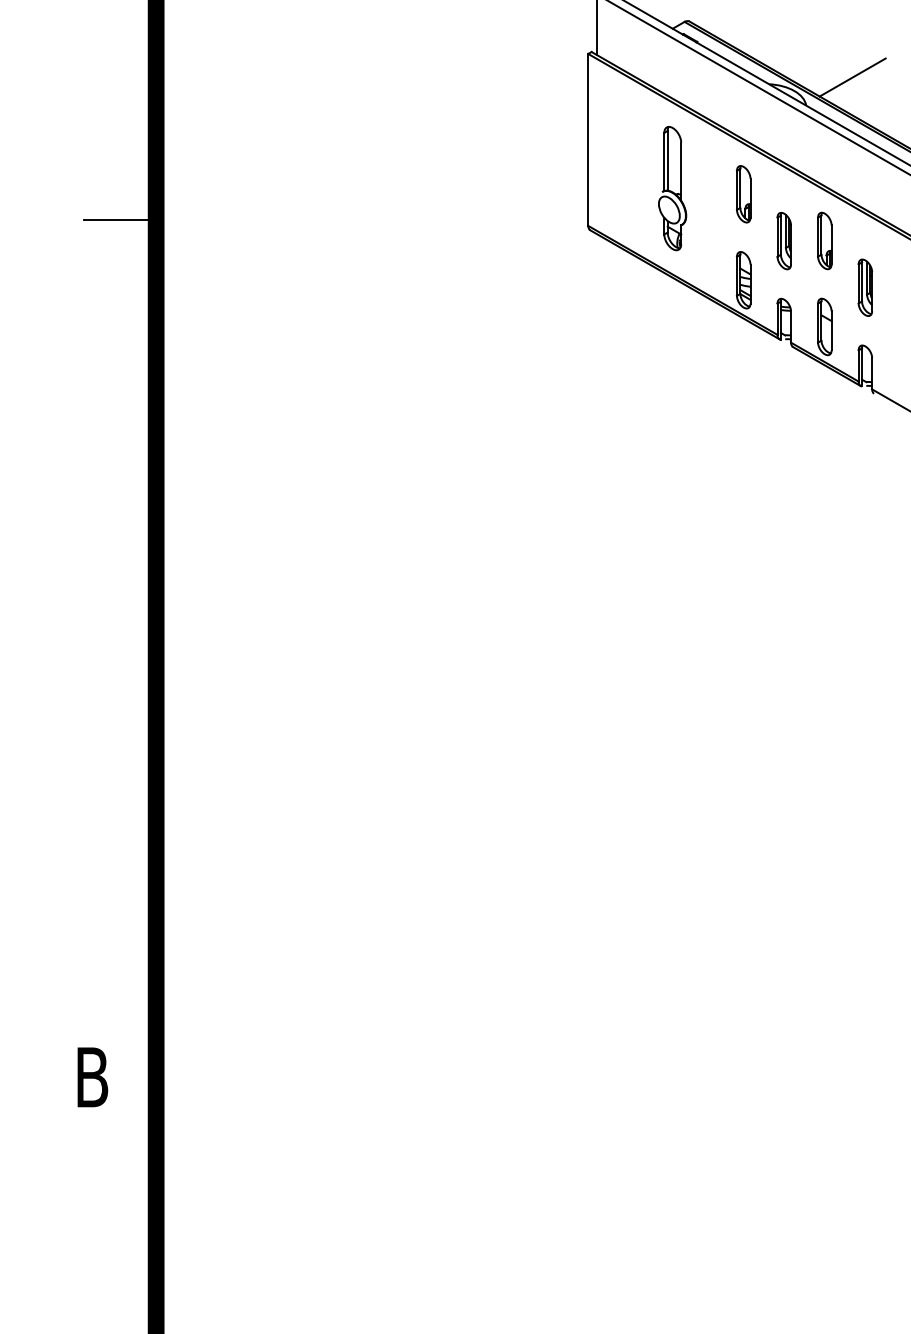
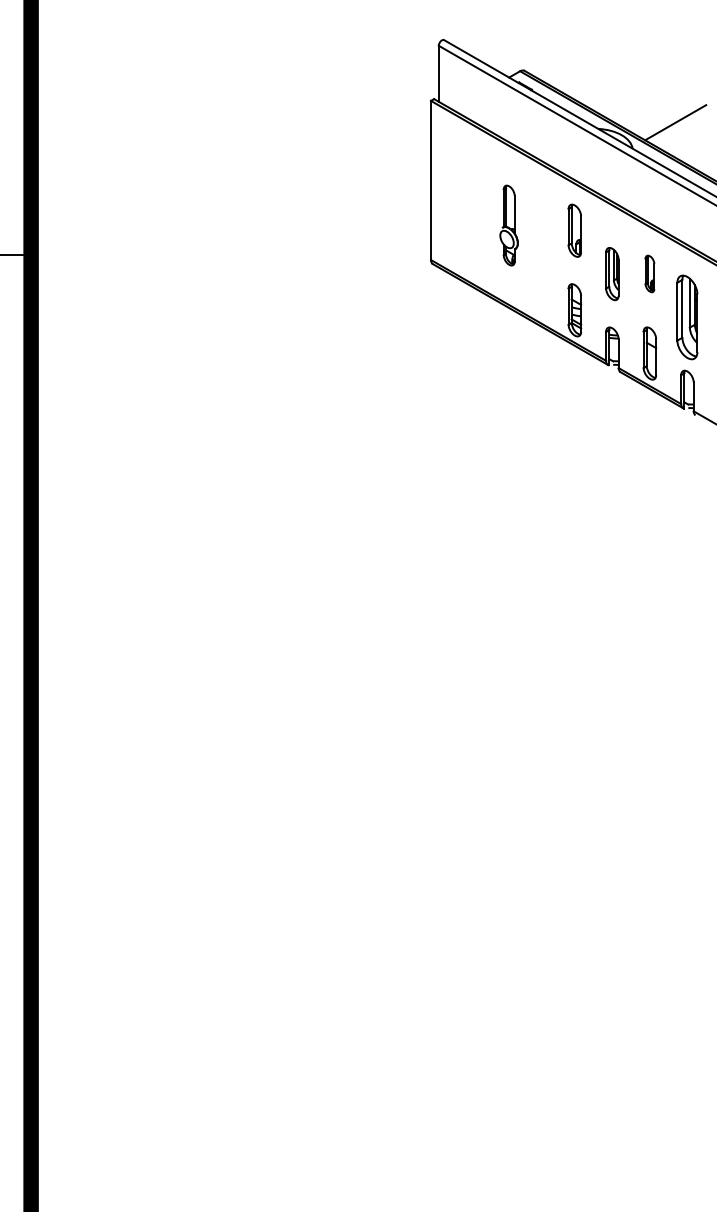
part: (672, 188) -> (508, 225), size x0.7
part: (824, 240) -> (649, 273), size x0.7
part: (865, 287) -> (687, 317), size x1.6

